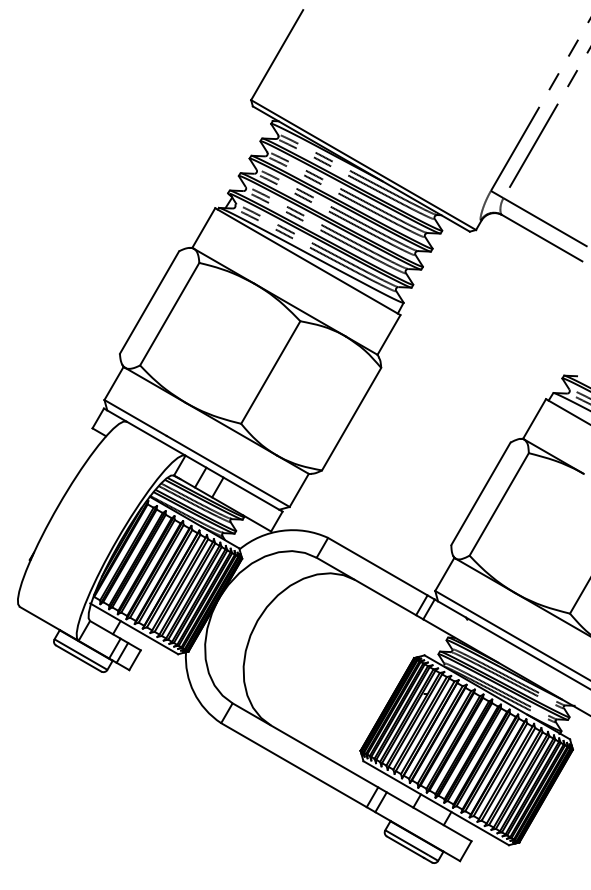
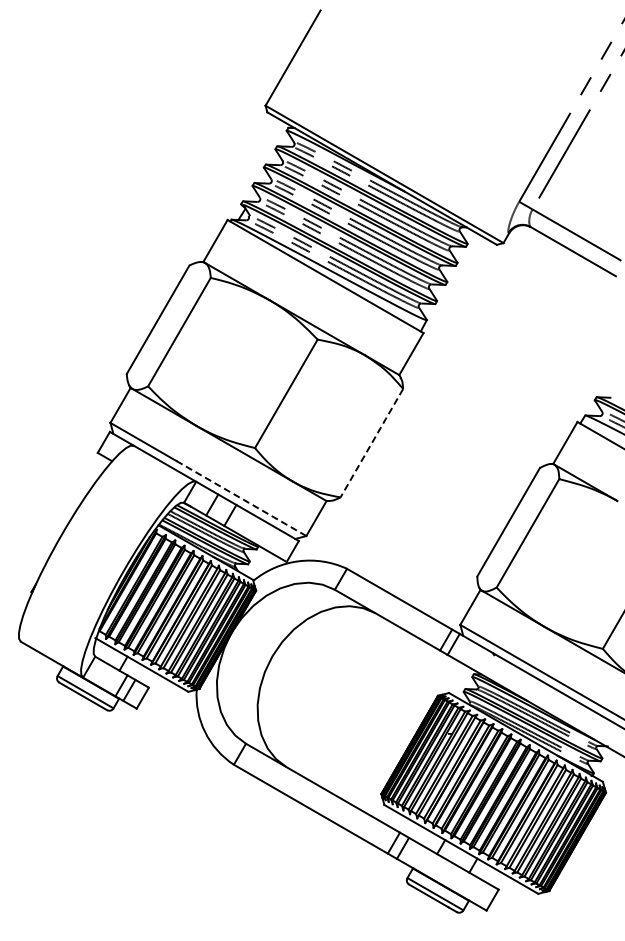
line: (351, 419) -> (371, 443), solid -> dashed
line: (227, 471) -> (240, 498), solid -> dashed

